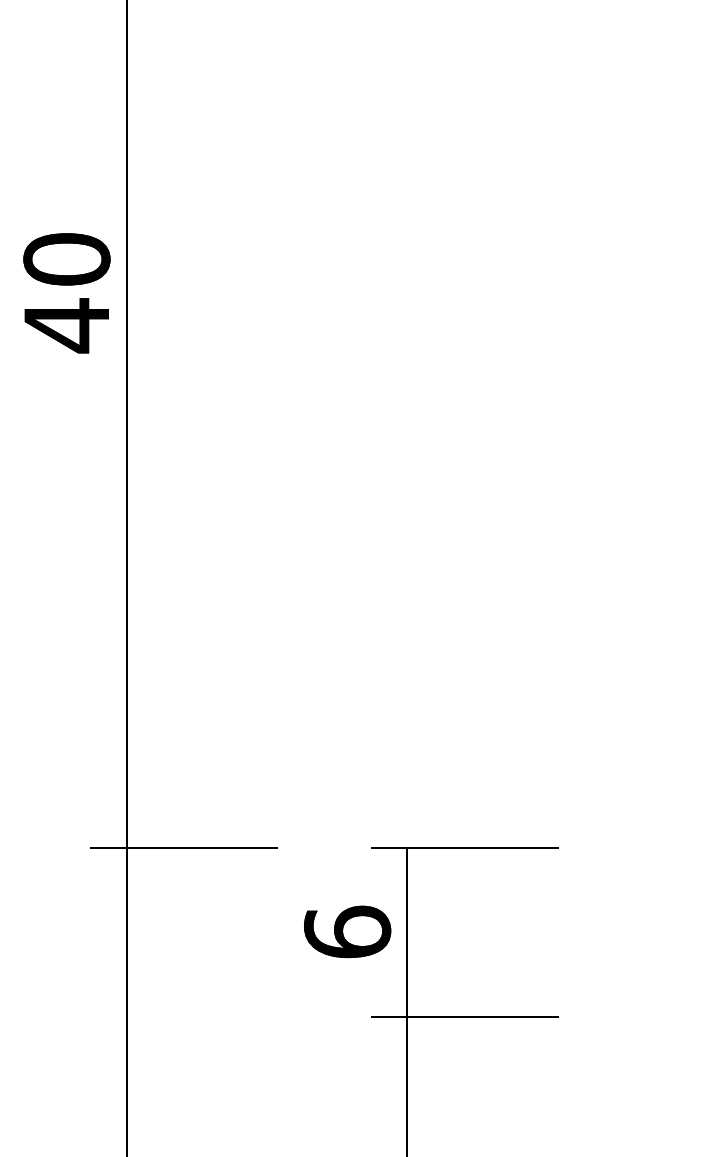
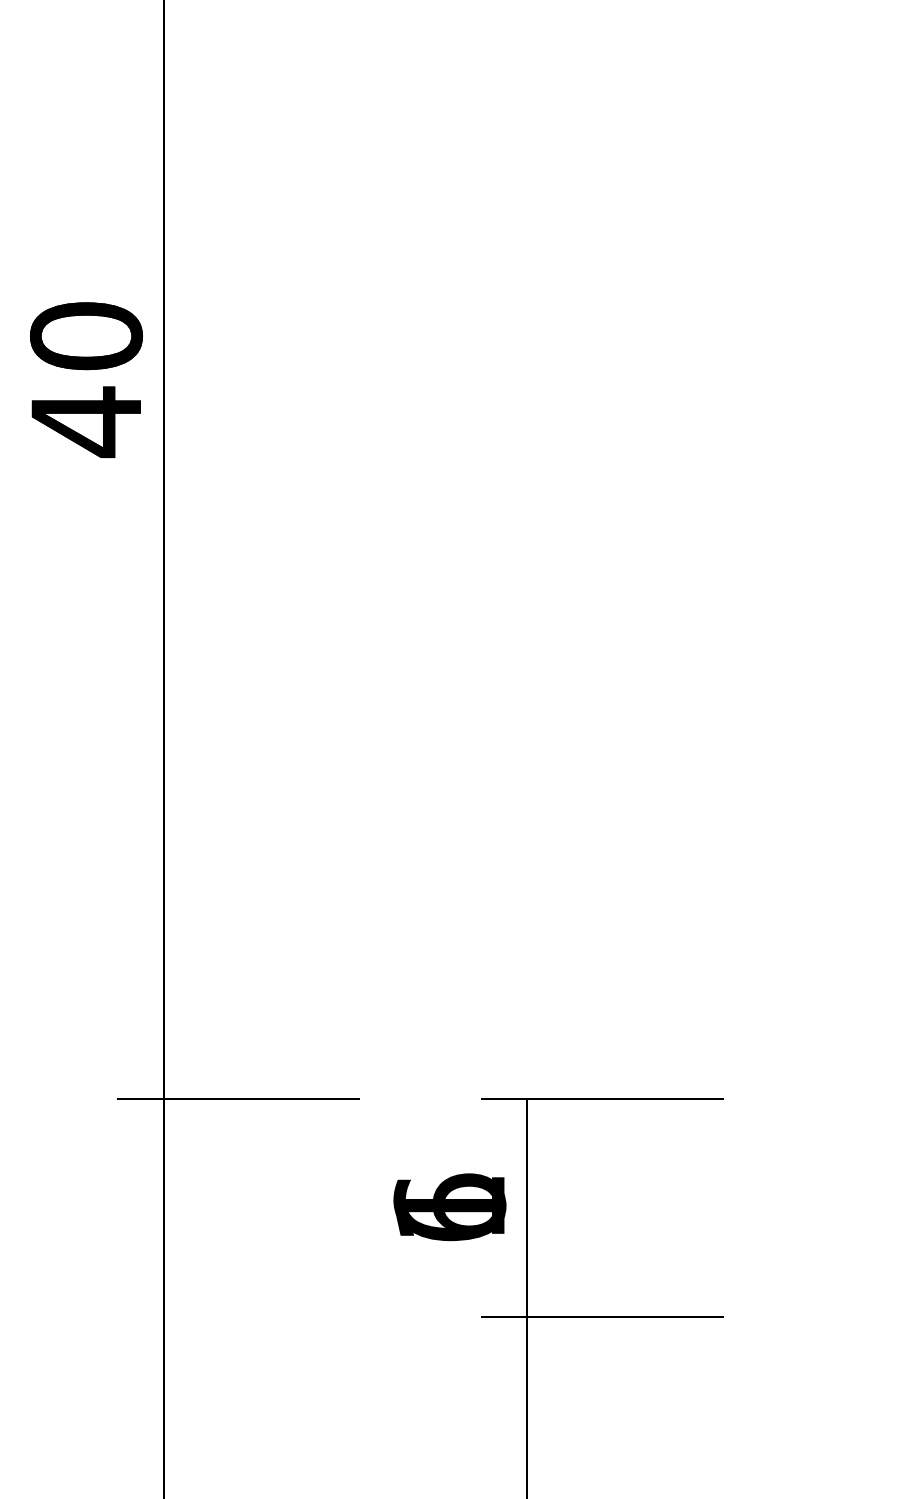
text: (347, 932) -> (449, 1207), 6 -> 1

